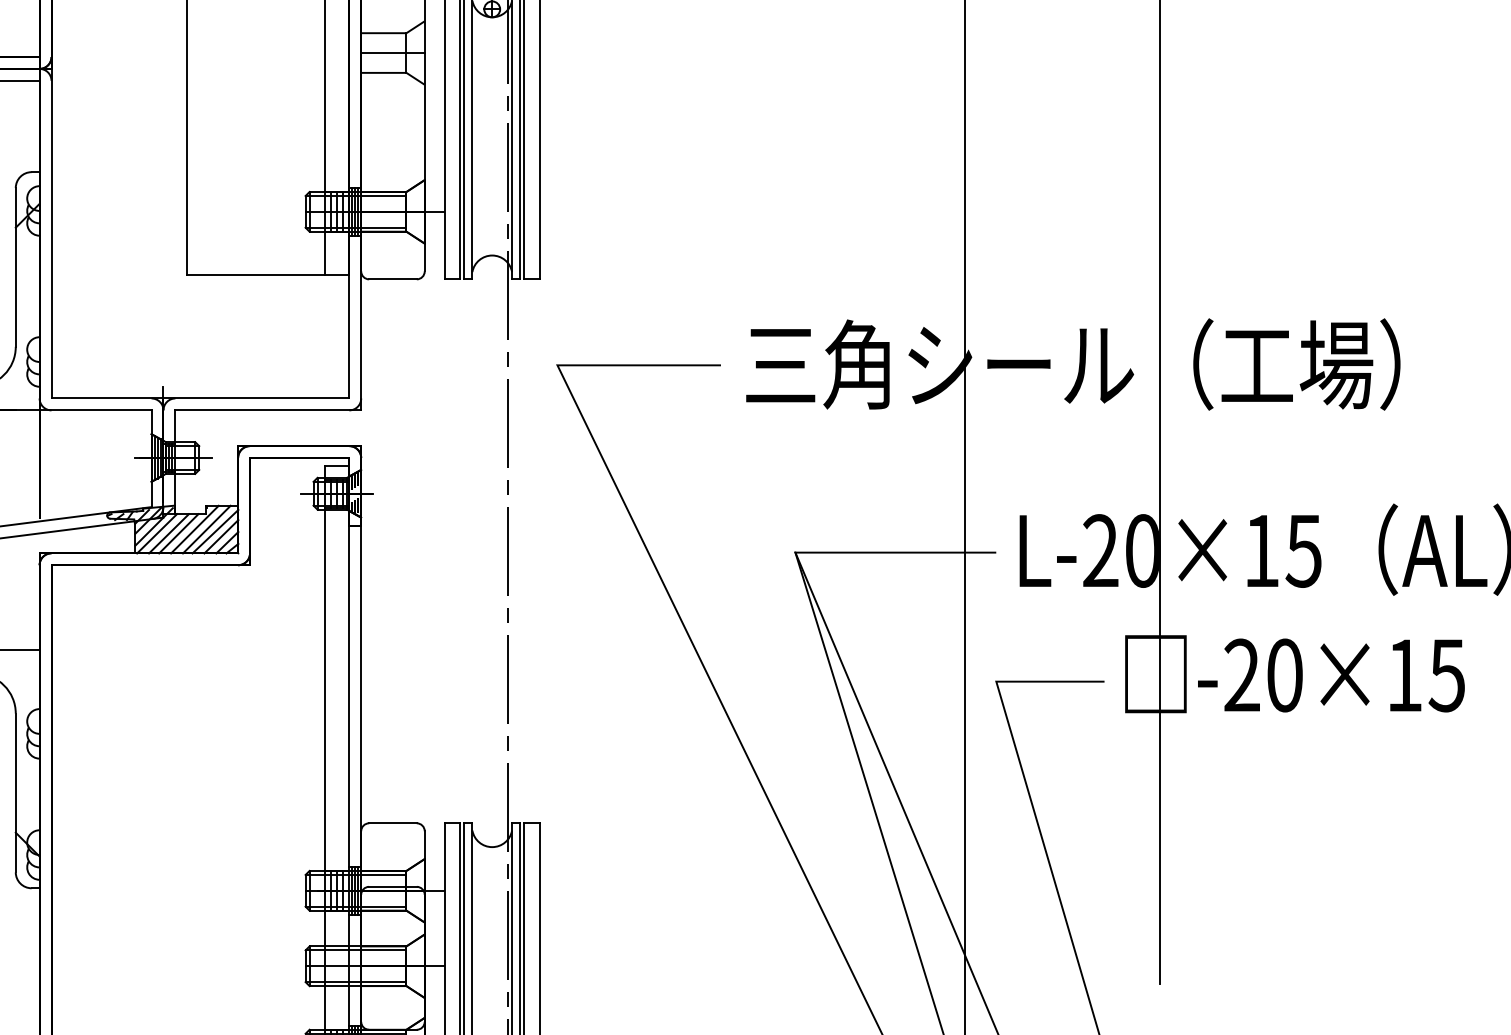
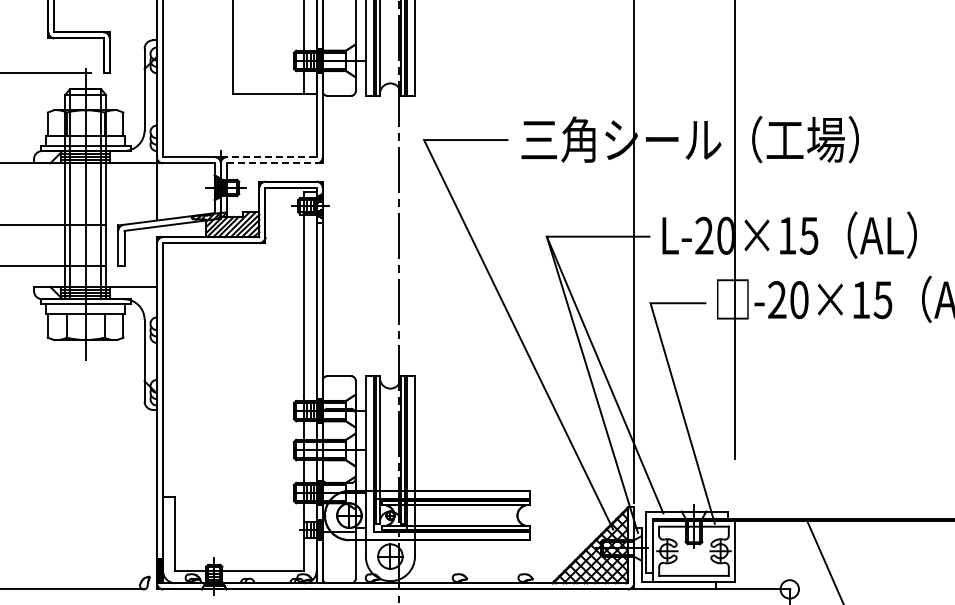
line: (255, 399) -> (268, 157), solid -> dashed
line: (267, 410) -> (274, 163), solid -> dashed

